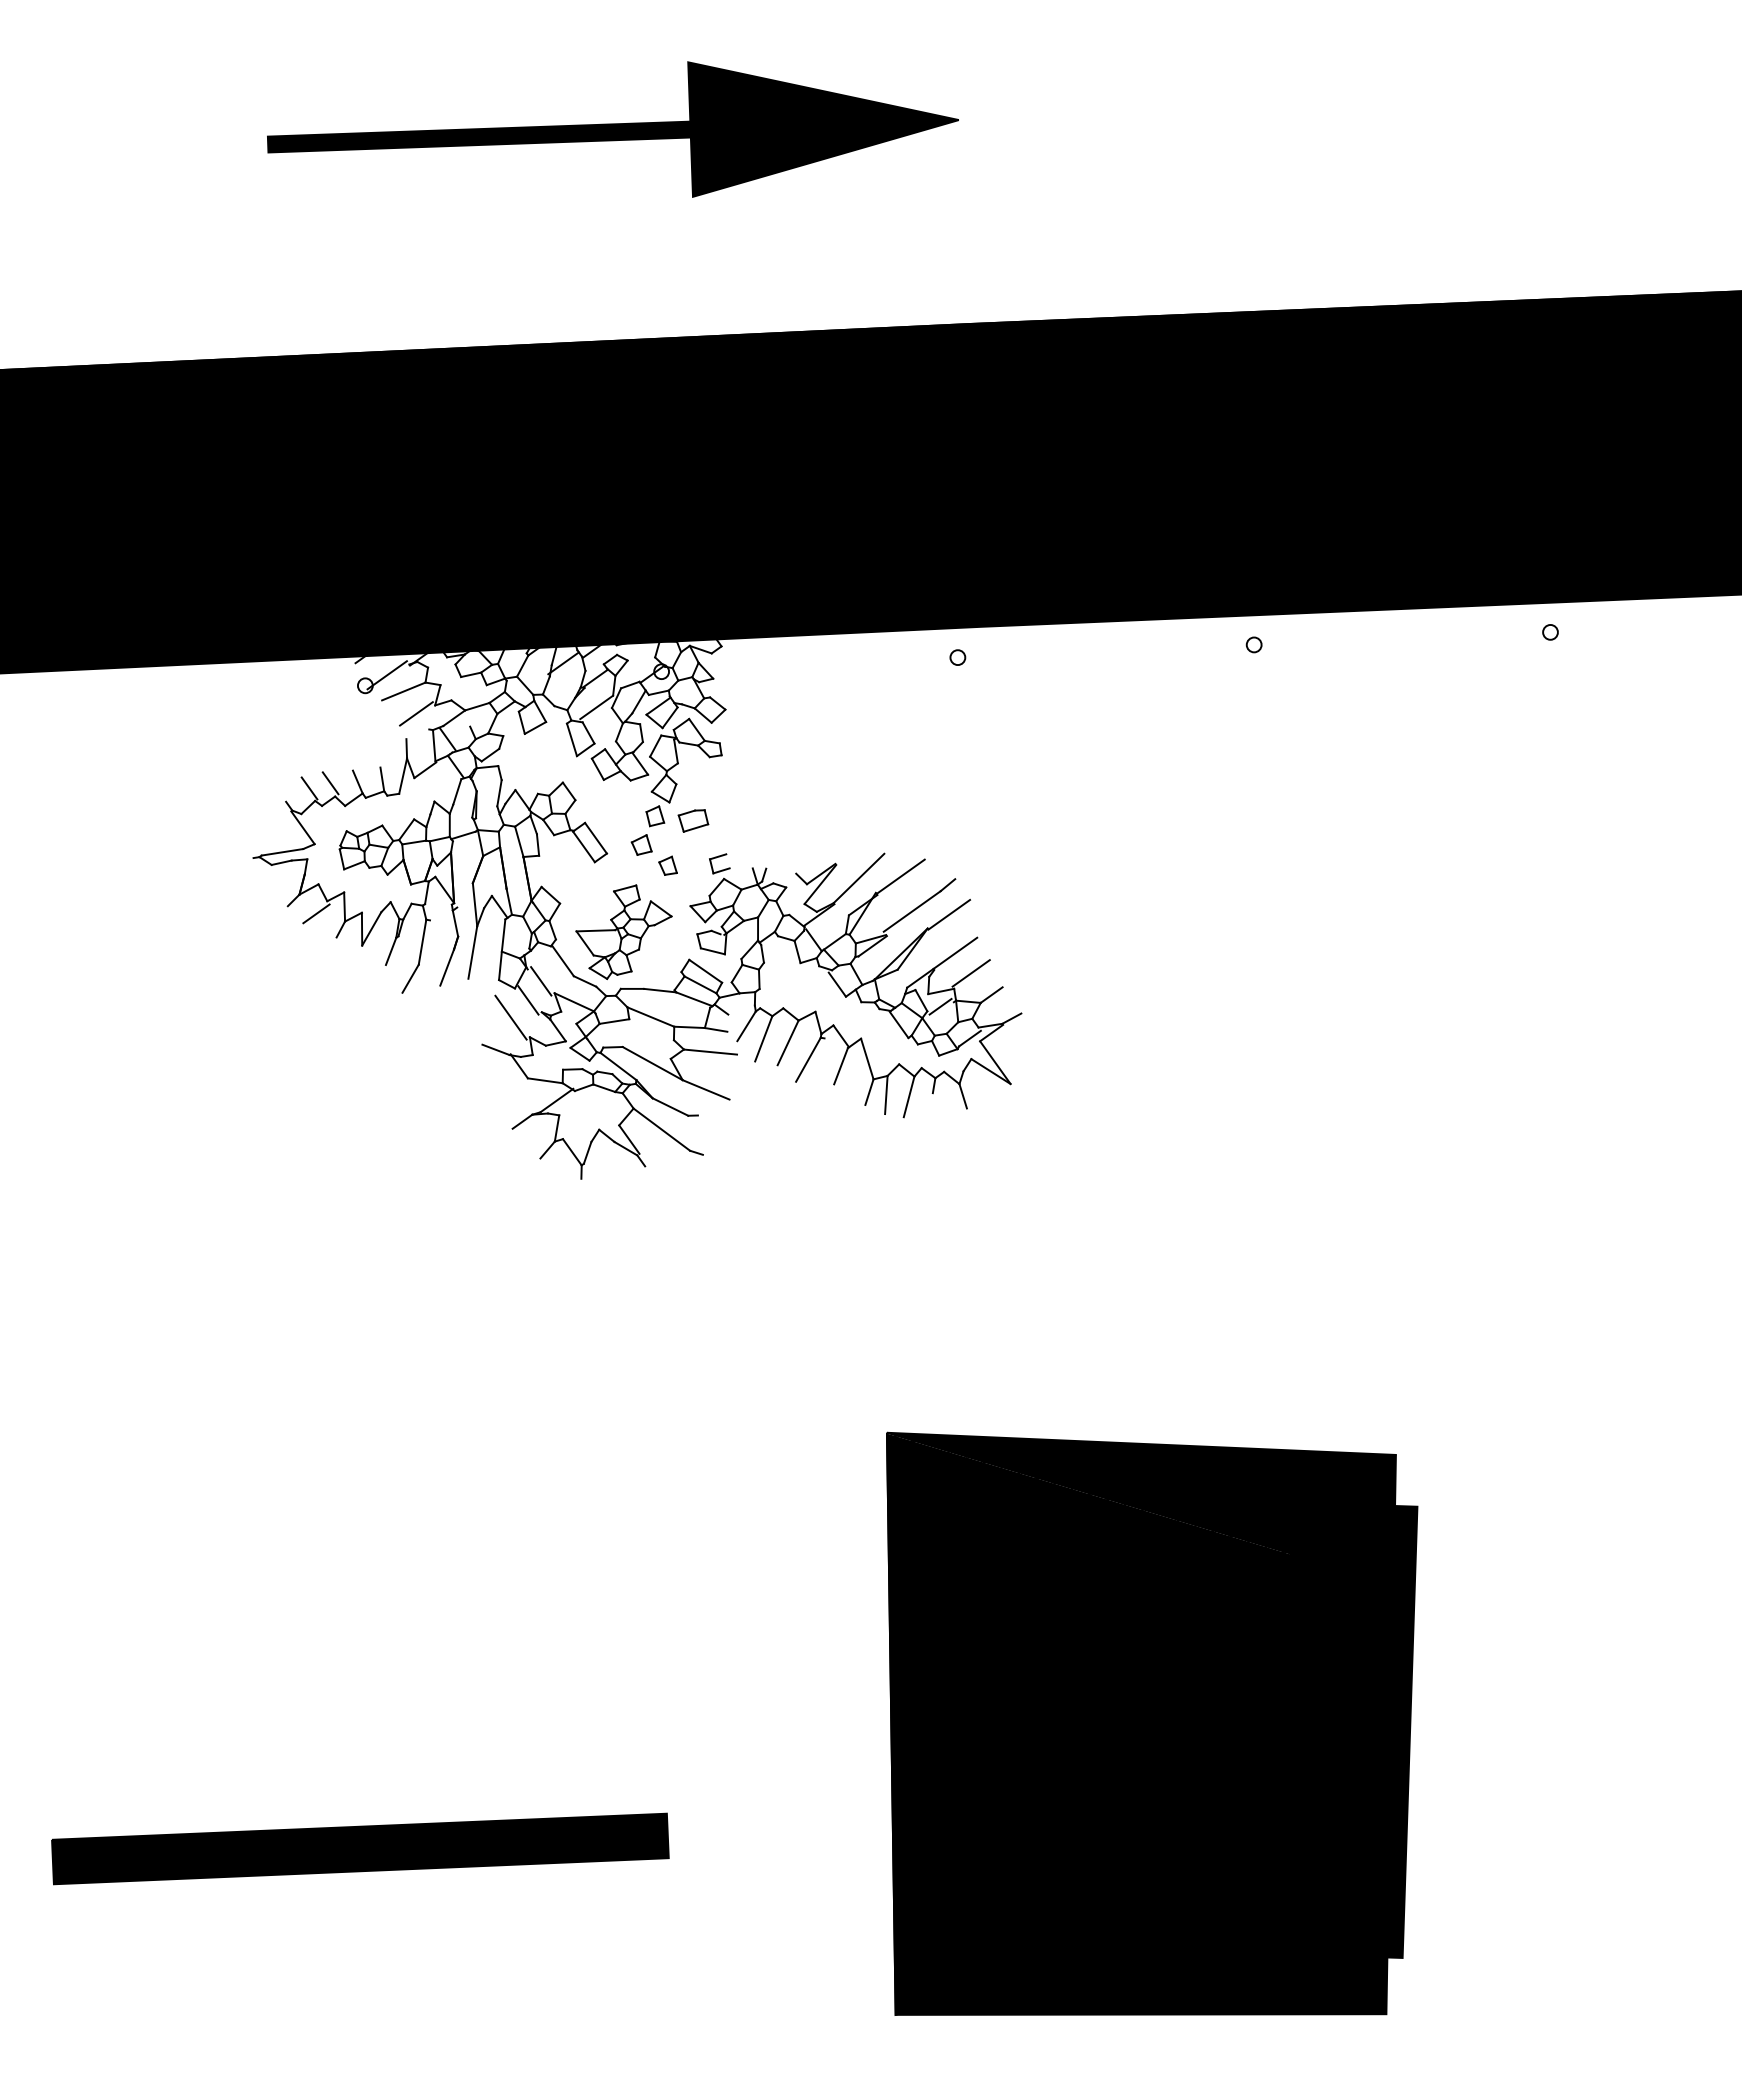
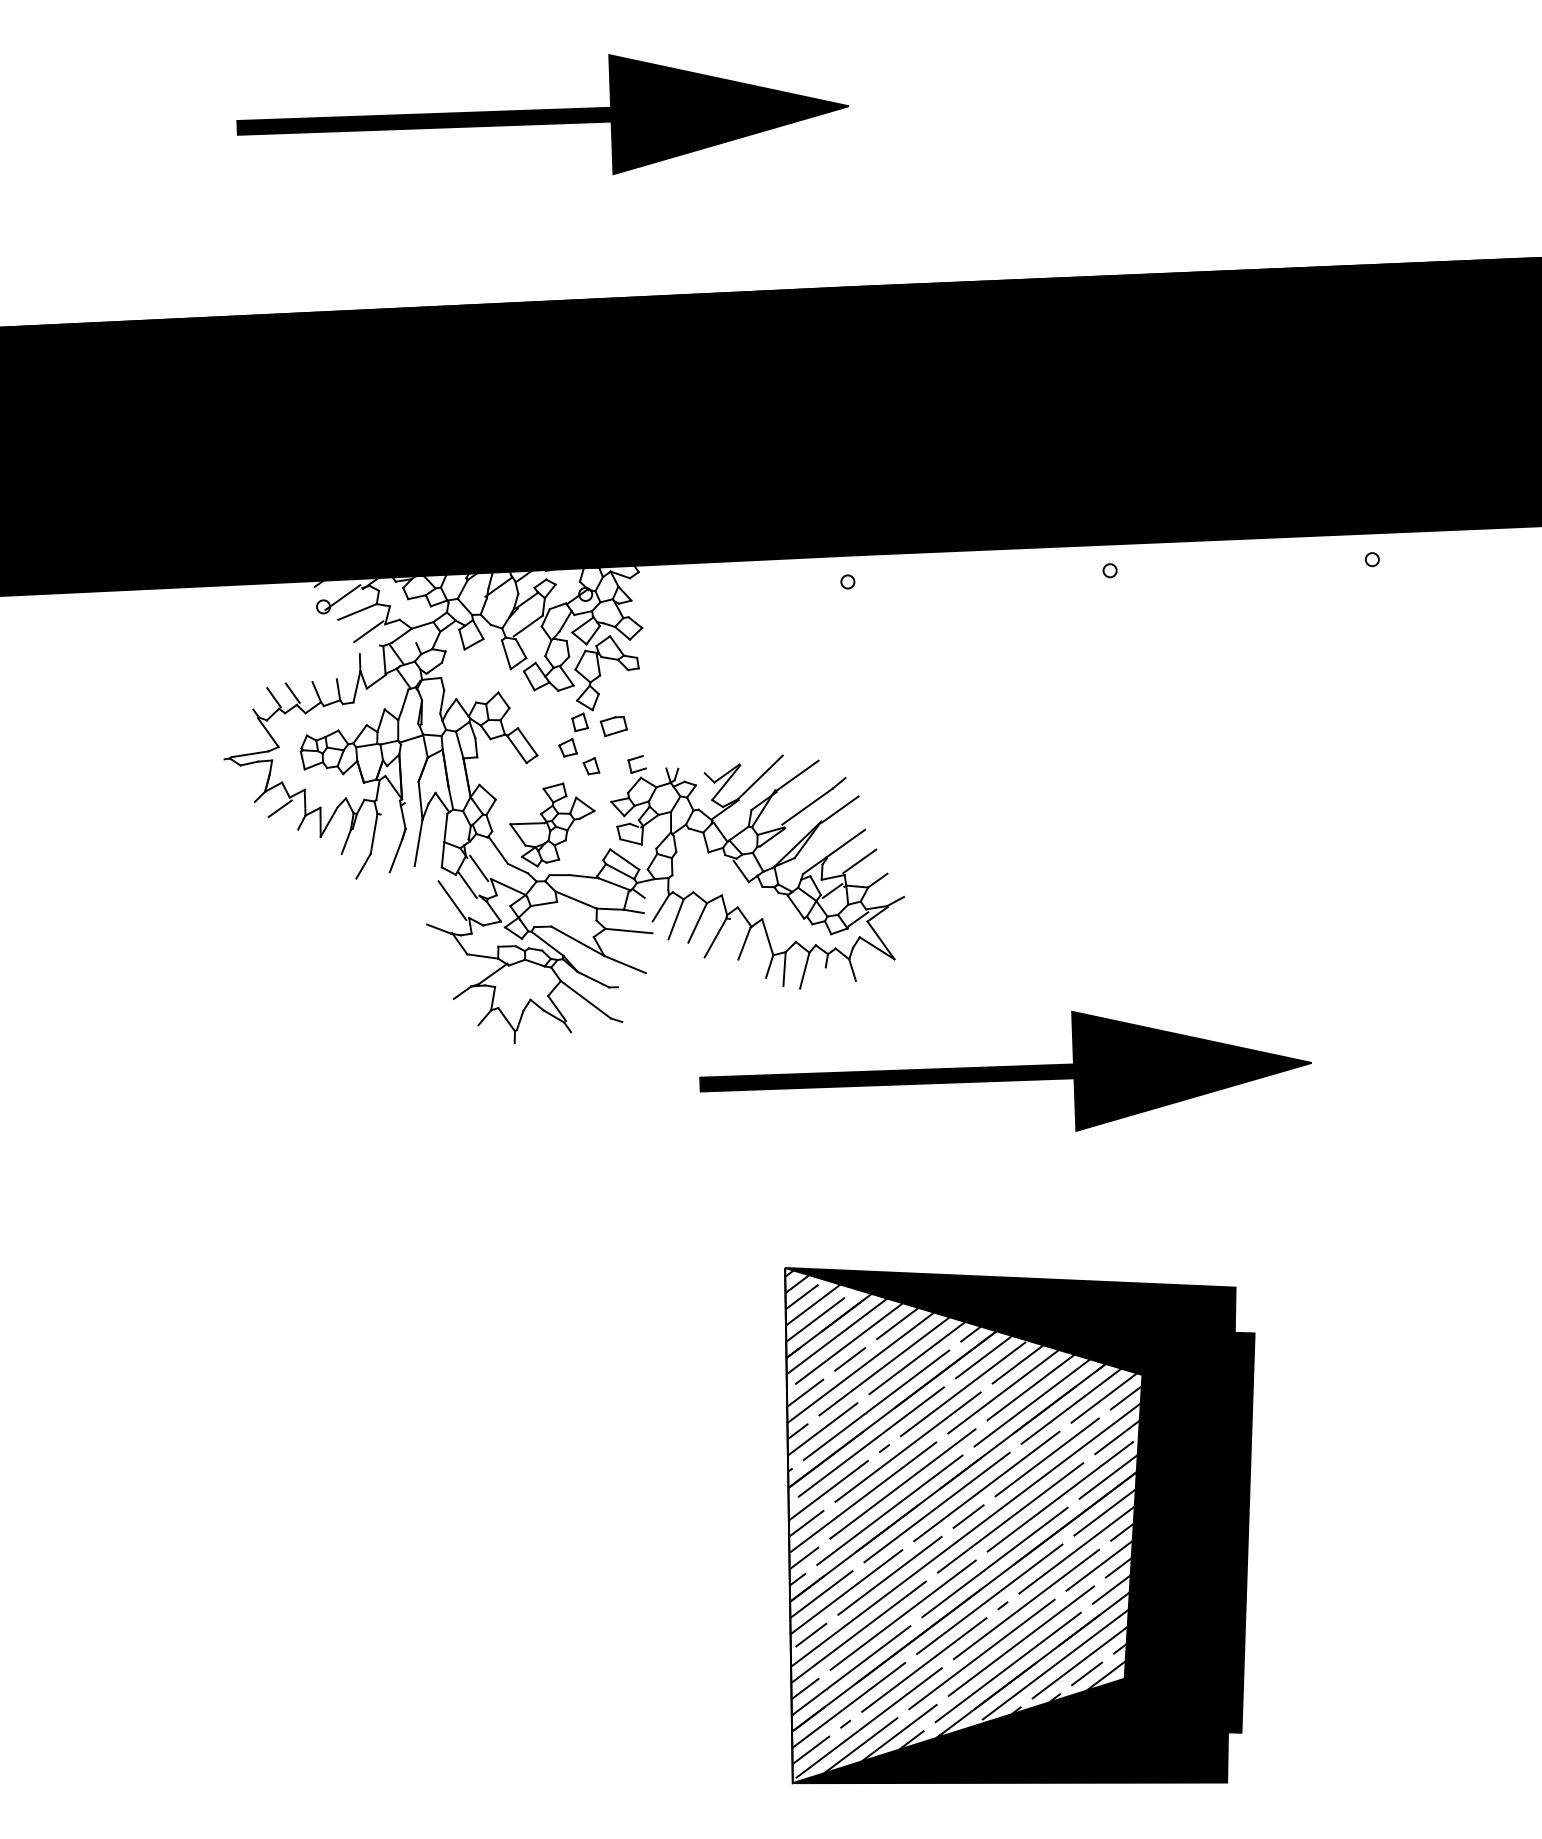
part: (1135, 1210) -> (1005, 1071), added
fill: (1088, 1724) -> (963, 1526), removed
part: (360, 1848) -> (319, 1635), removed

